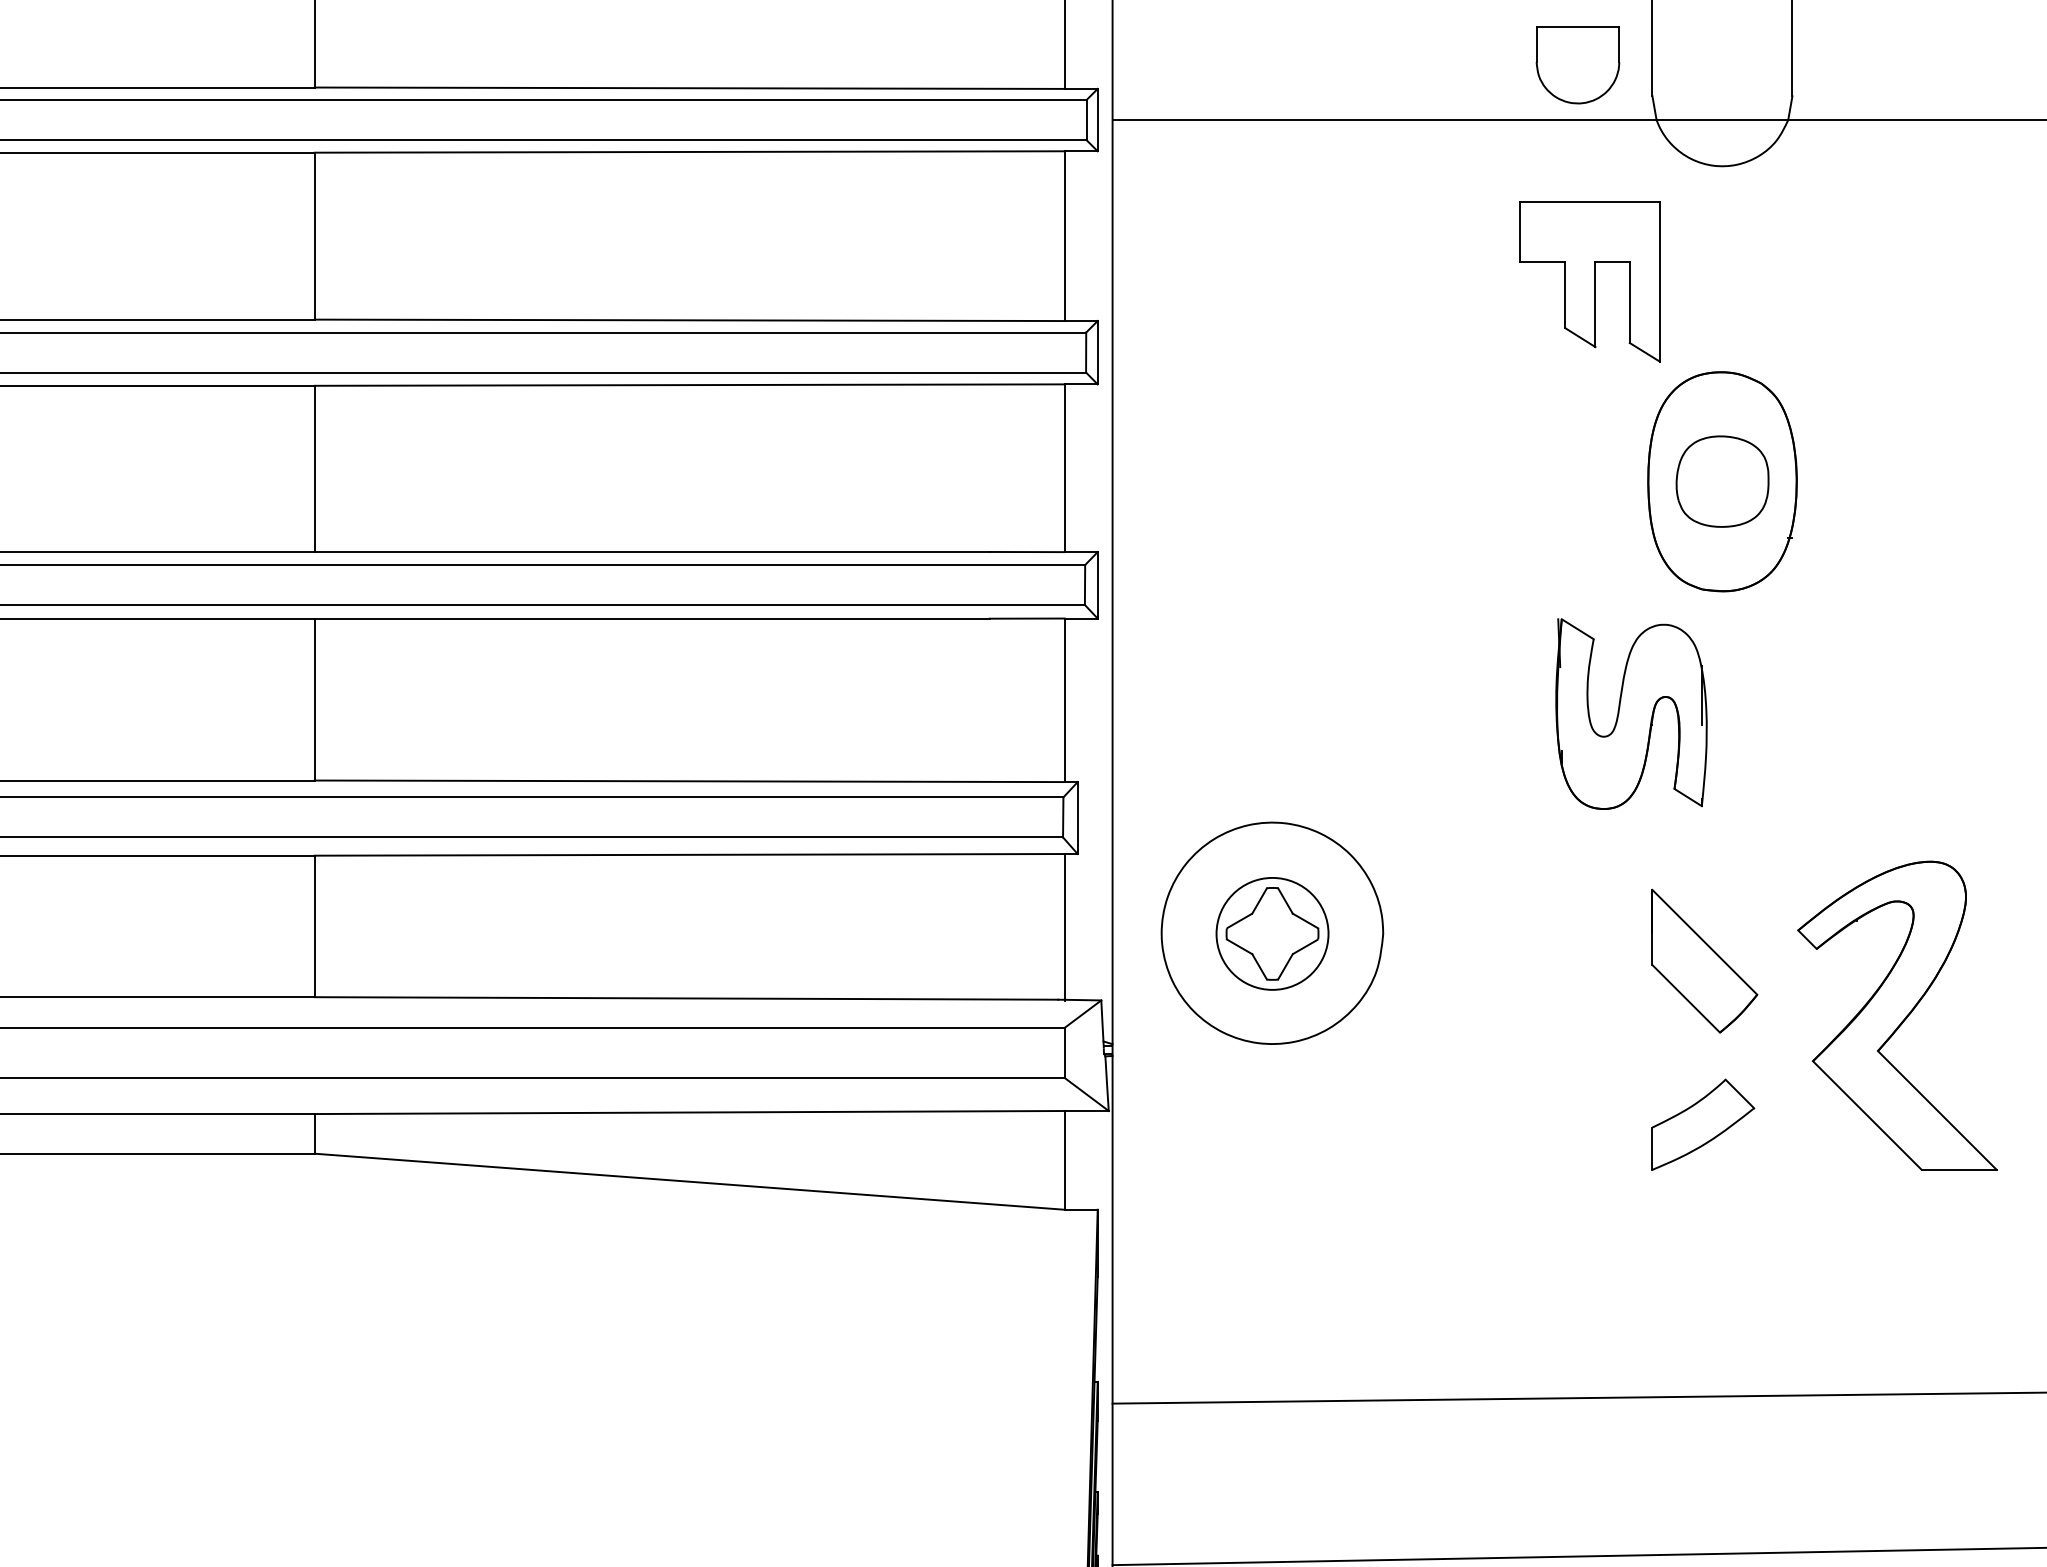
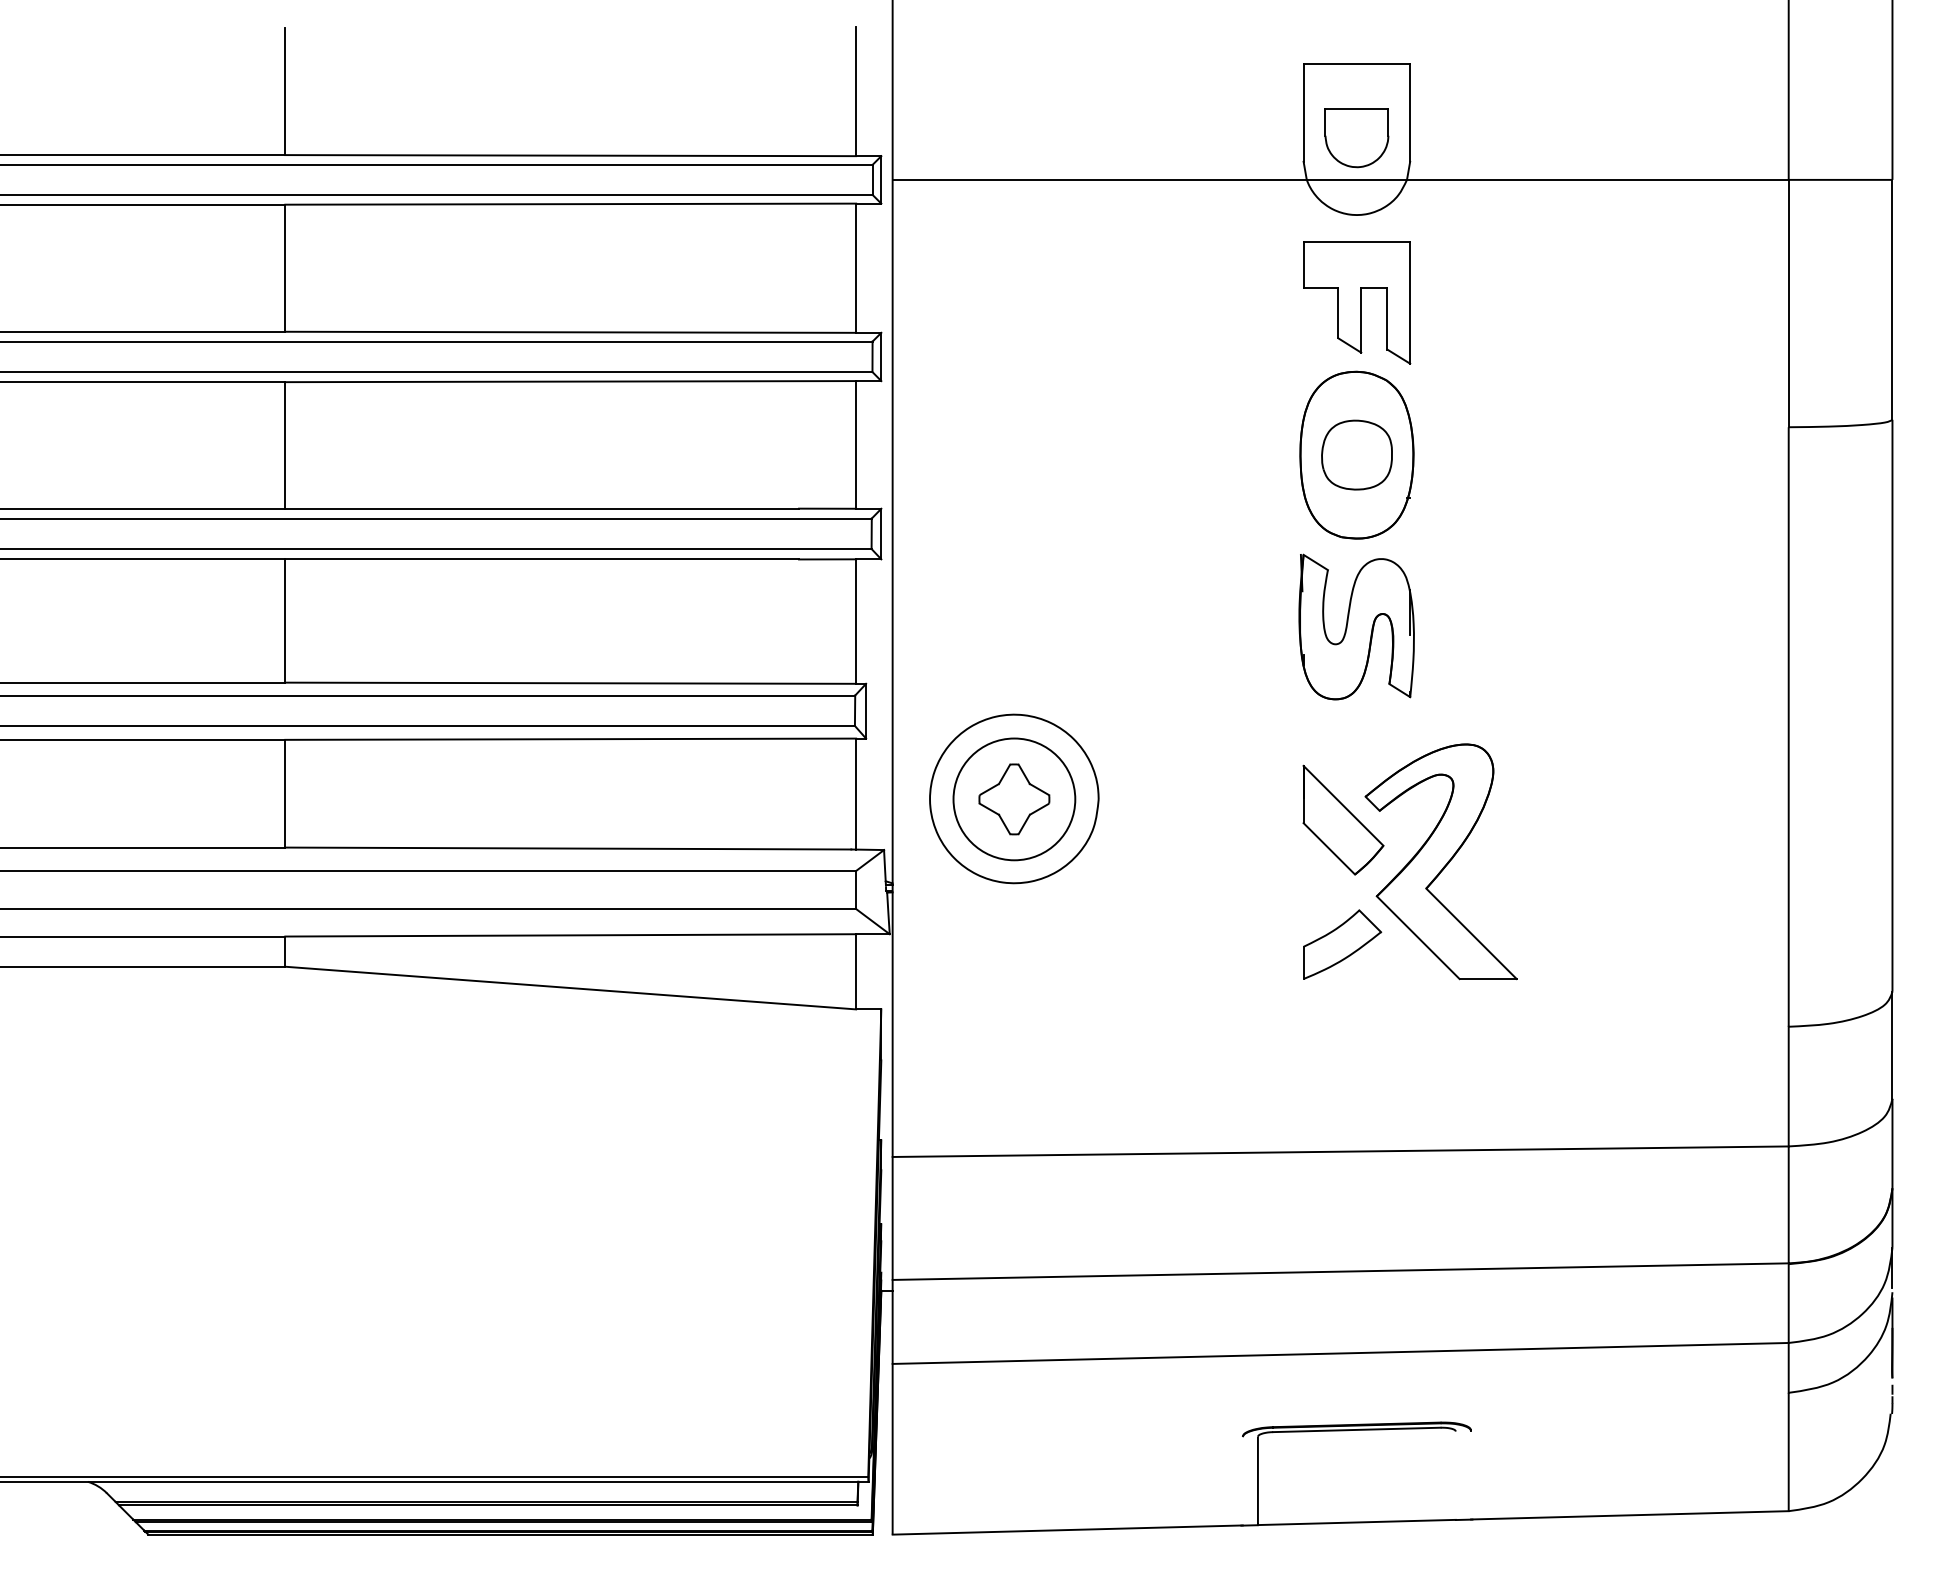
part: (1577, 65) -> (1356, 138), moved
part: (1590, 281) -> (1357, 302), moved
part: (1631, 713) -> (1356, 626), moved
circle: (1272, 934) -> (1014, 799), size x1.43
part: (1896, 1015) -> (1440, 861), moved

